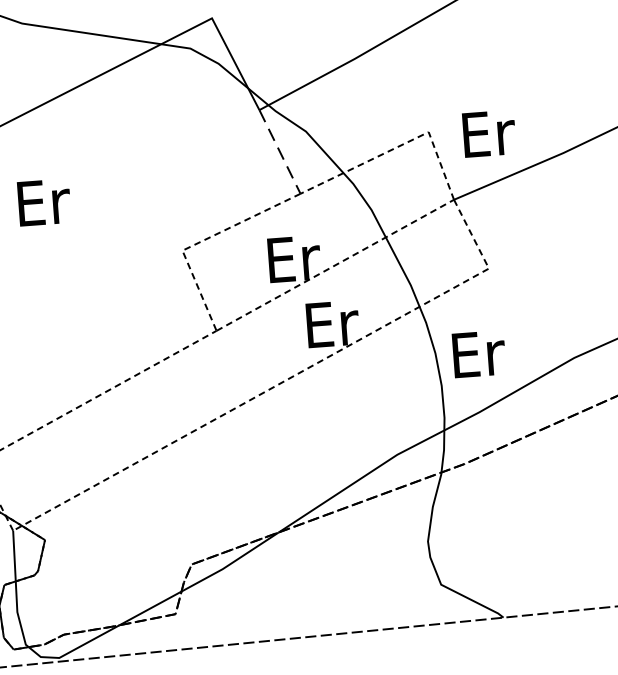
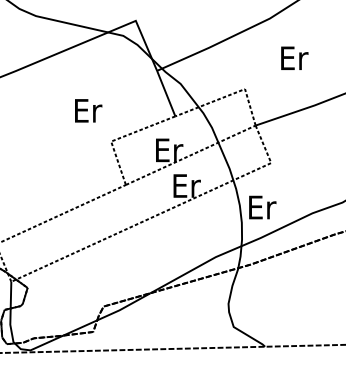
text: (488, 132) -> (294, 57), moved
line: (280, 151) -> (166, 93), dashed -> solid
text: (44, 201) -> (88, 110), moved

